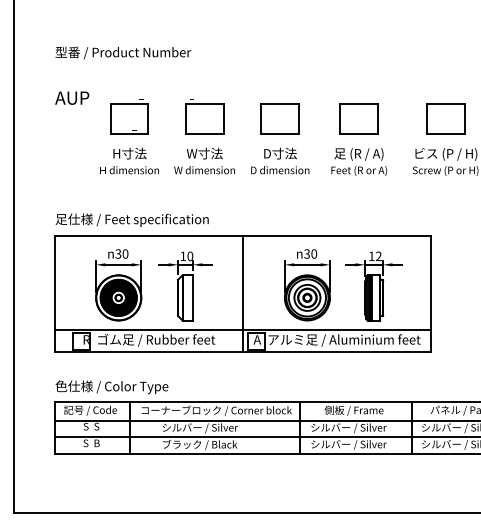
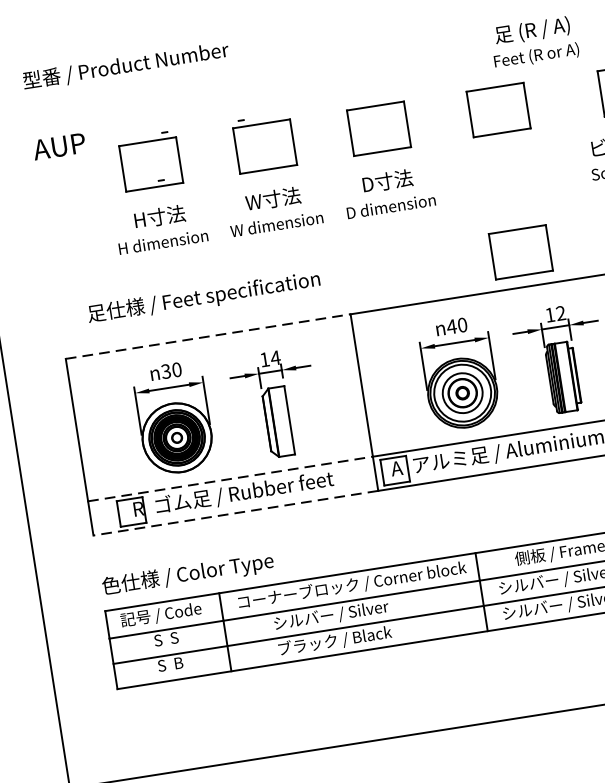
text: (358, 161) -> (533, 41), moved
part: (358, 212) -> (519, 251), added
text: (131, 219) -> (202, 296), moved
line: (149, 235) -> (208, 336), solid -> dashed
text: (306, 253) -> (450, 326), 30 -> 40
text: (190, 256) -> (275, 358), 10 -> 14
line: (149, 329) -> (231, 478), solid -> dashed
line: (148, 352) -> (235, 513), solid -> dashed

